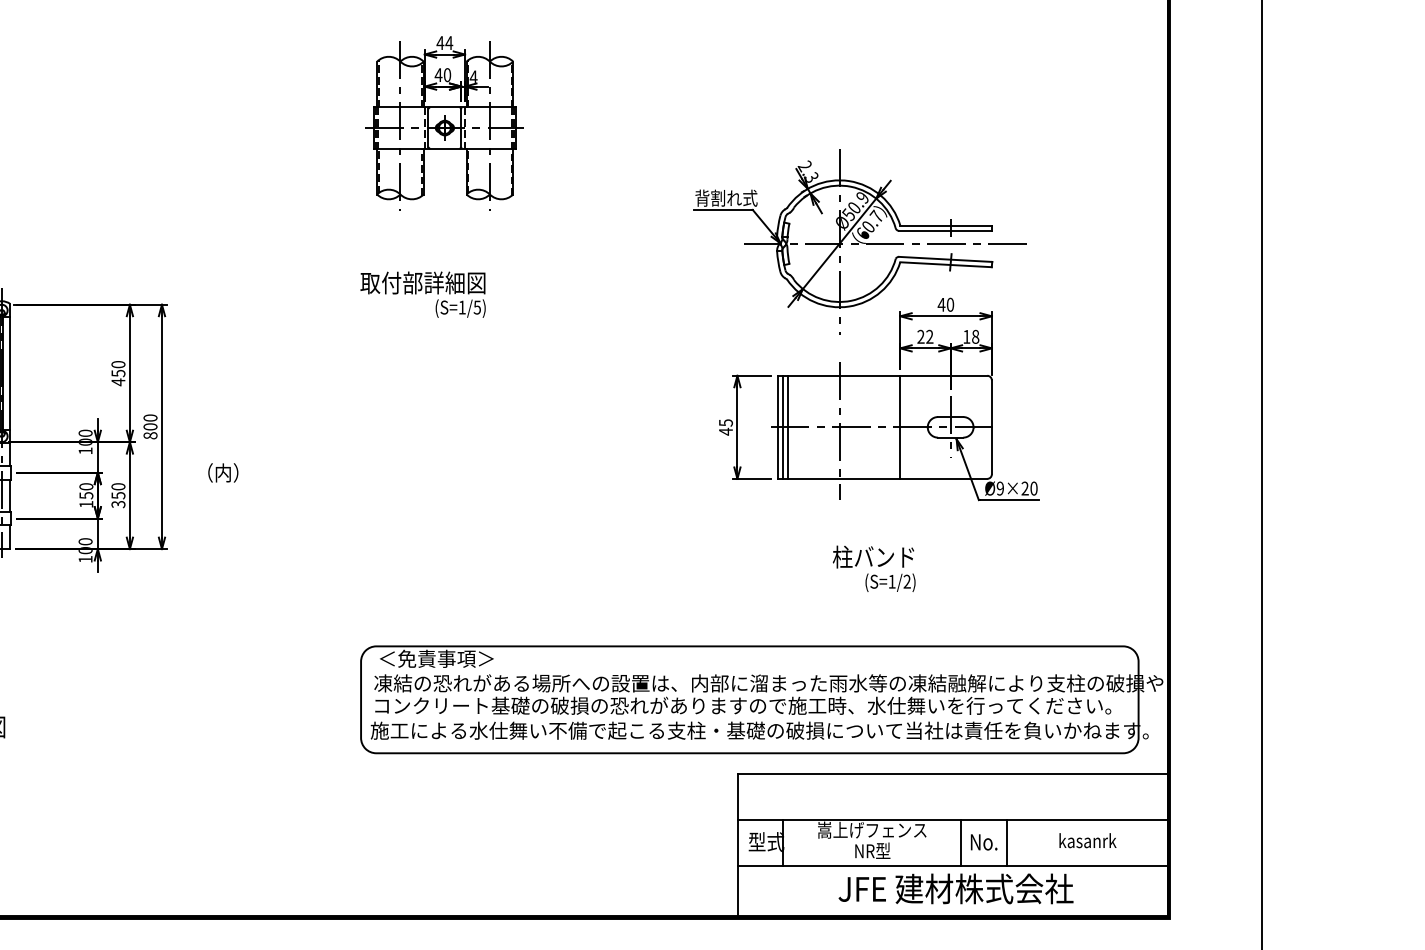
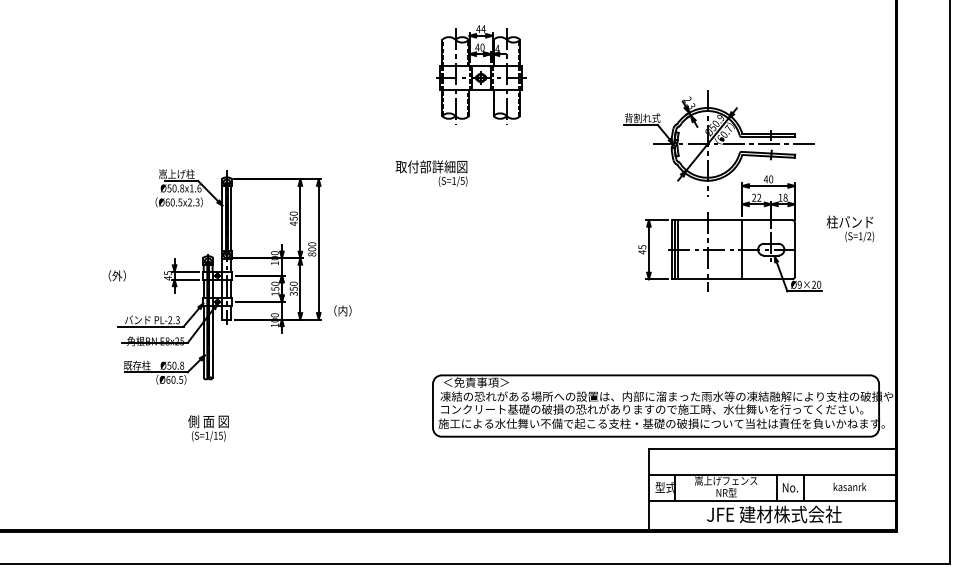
text: (422, 294) -> (431, 173), moved
text: (222, 472) -> (342, 310), moved
text: (874, 568) -> (850, 228), moved

